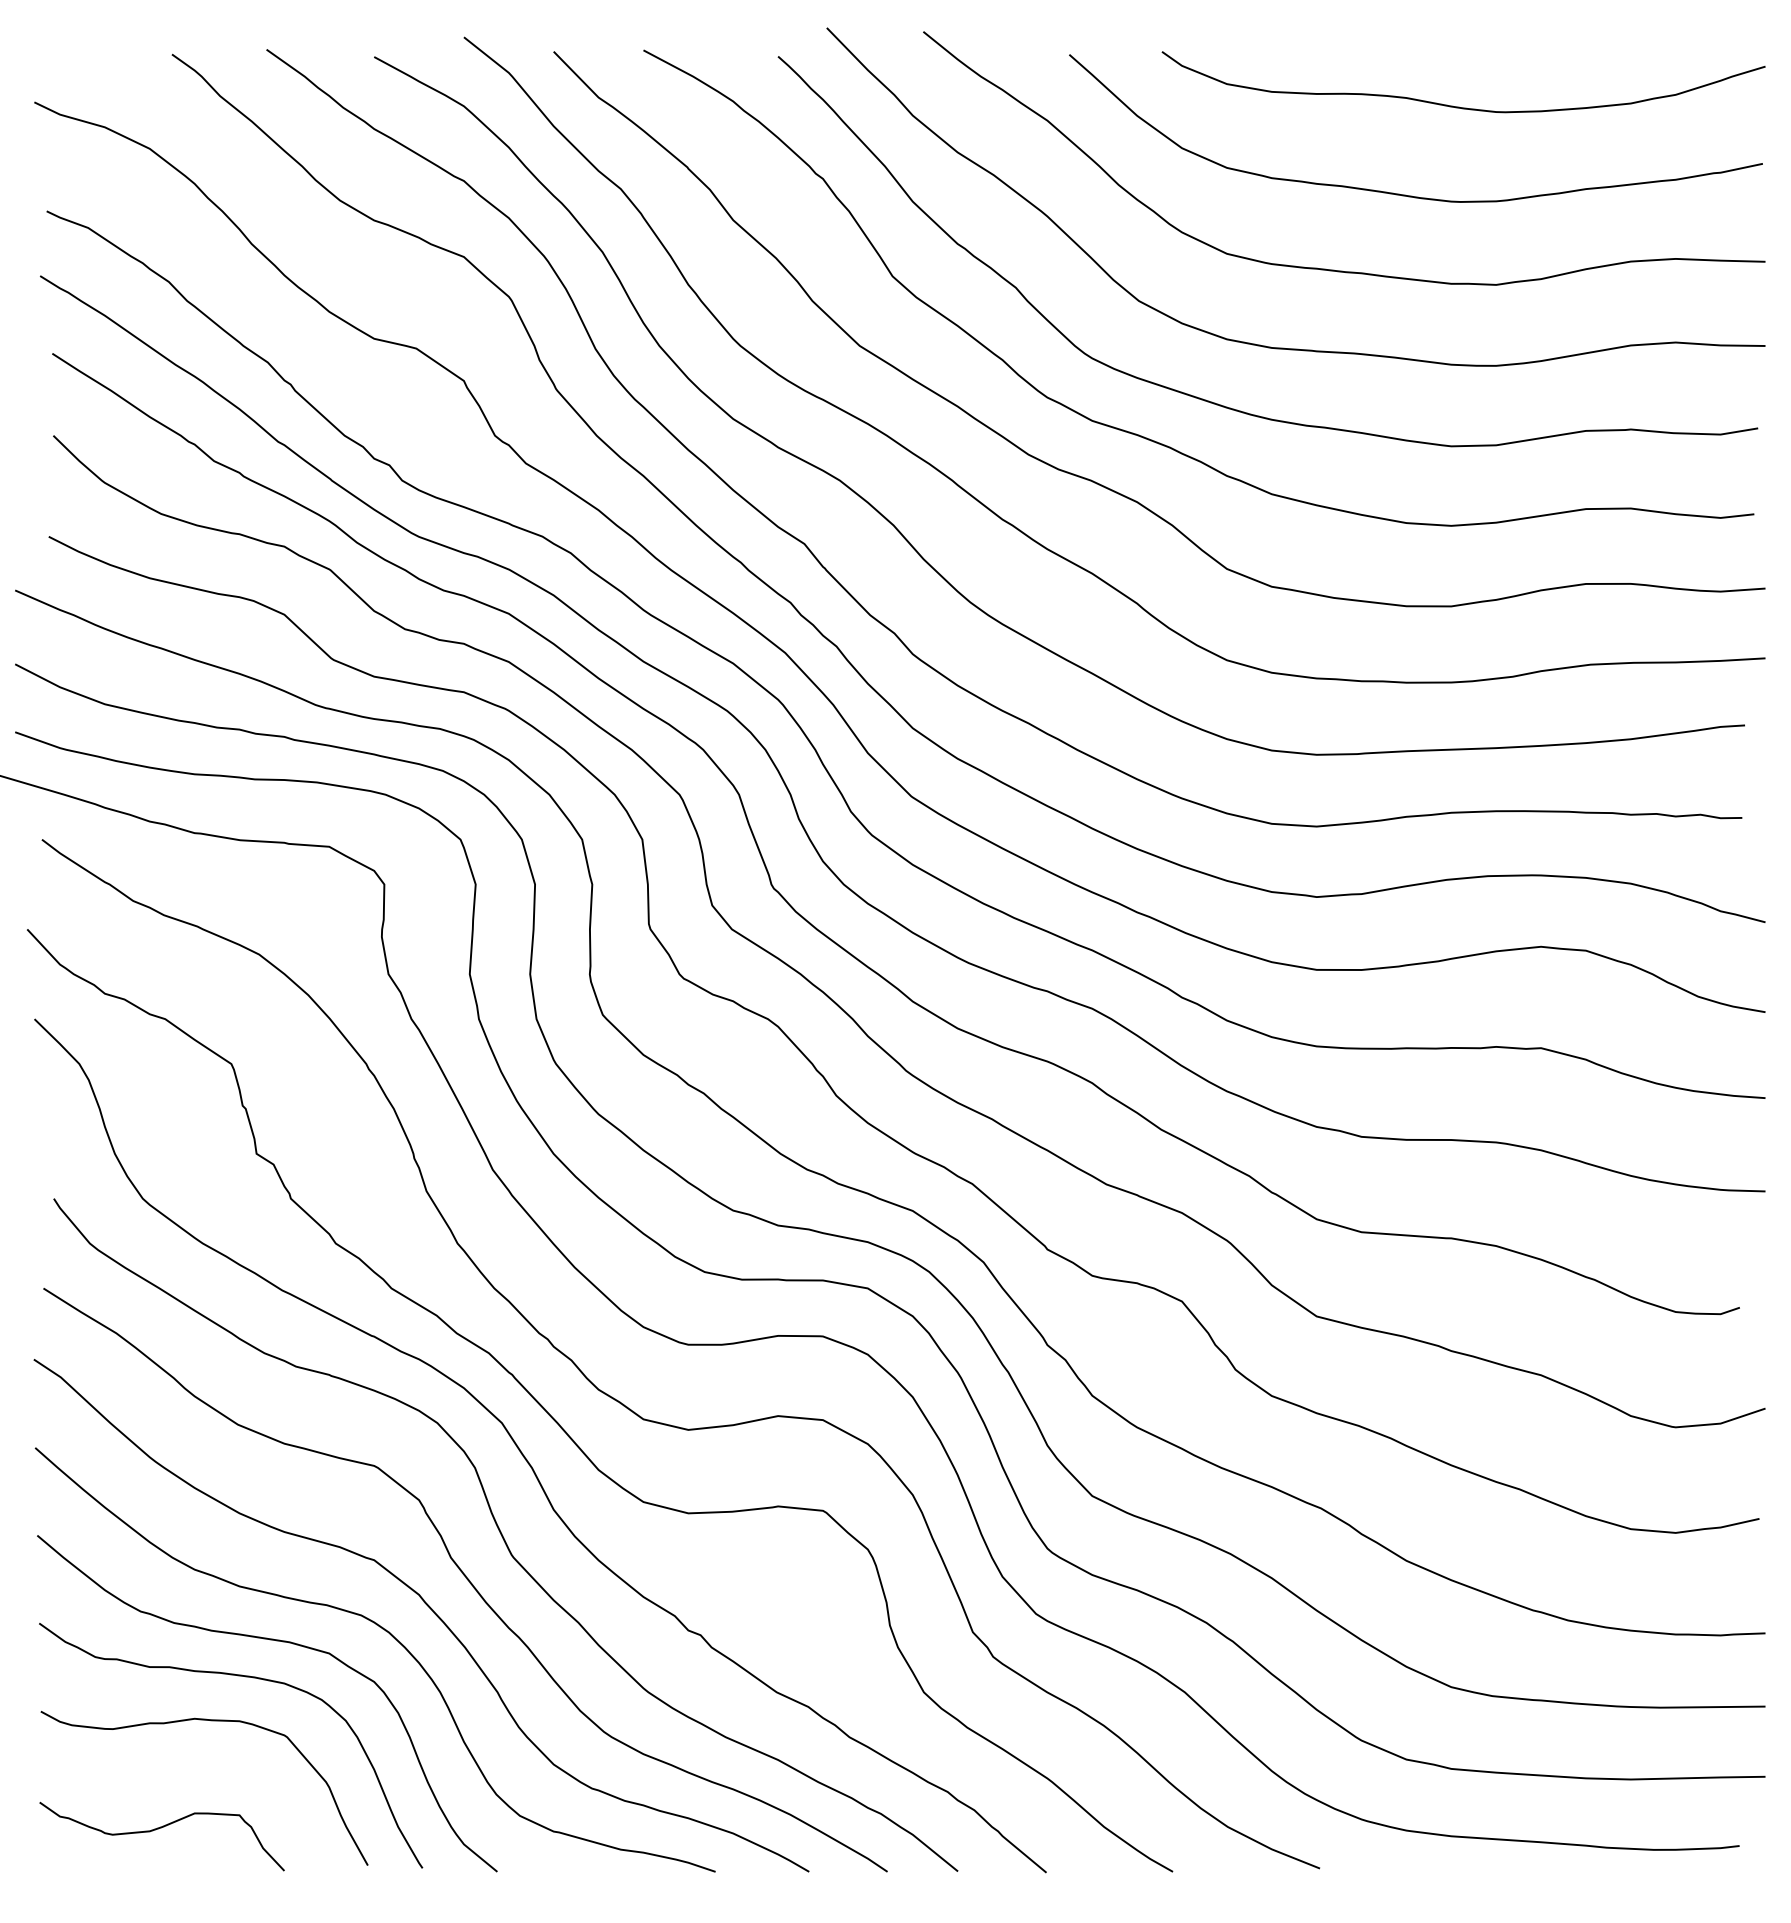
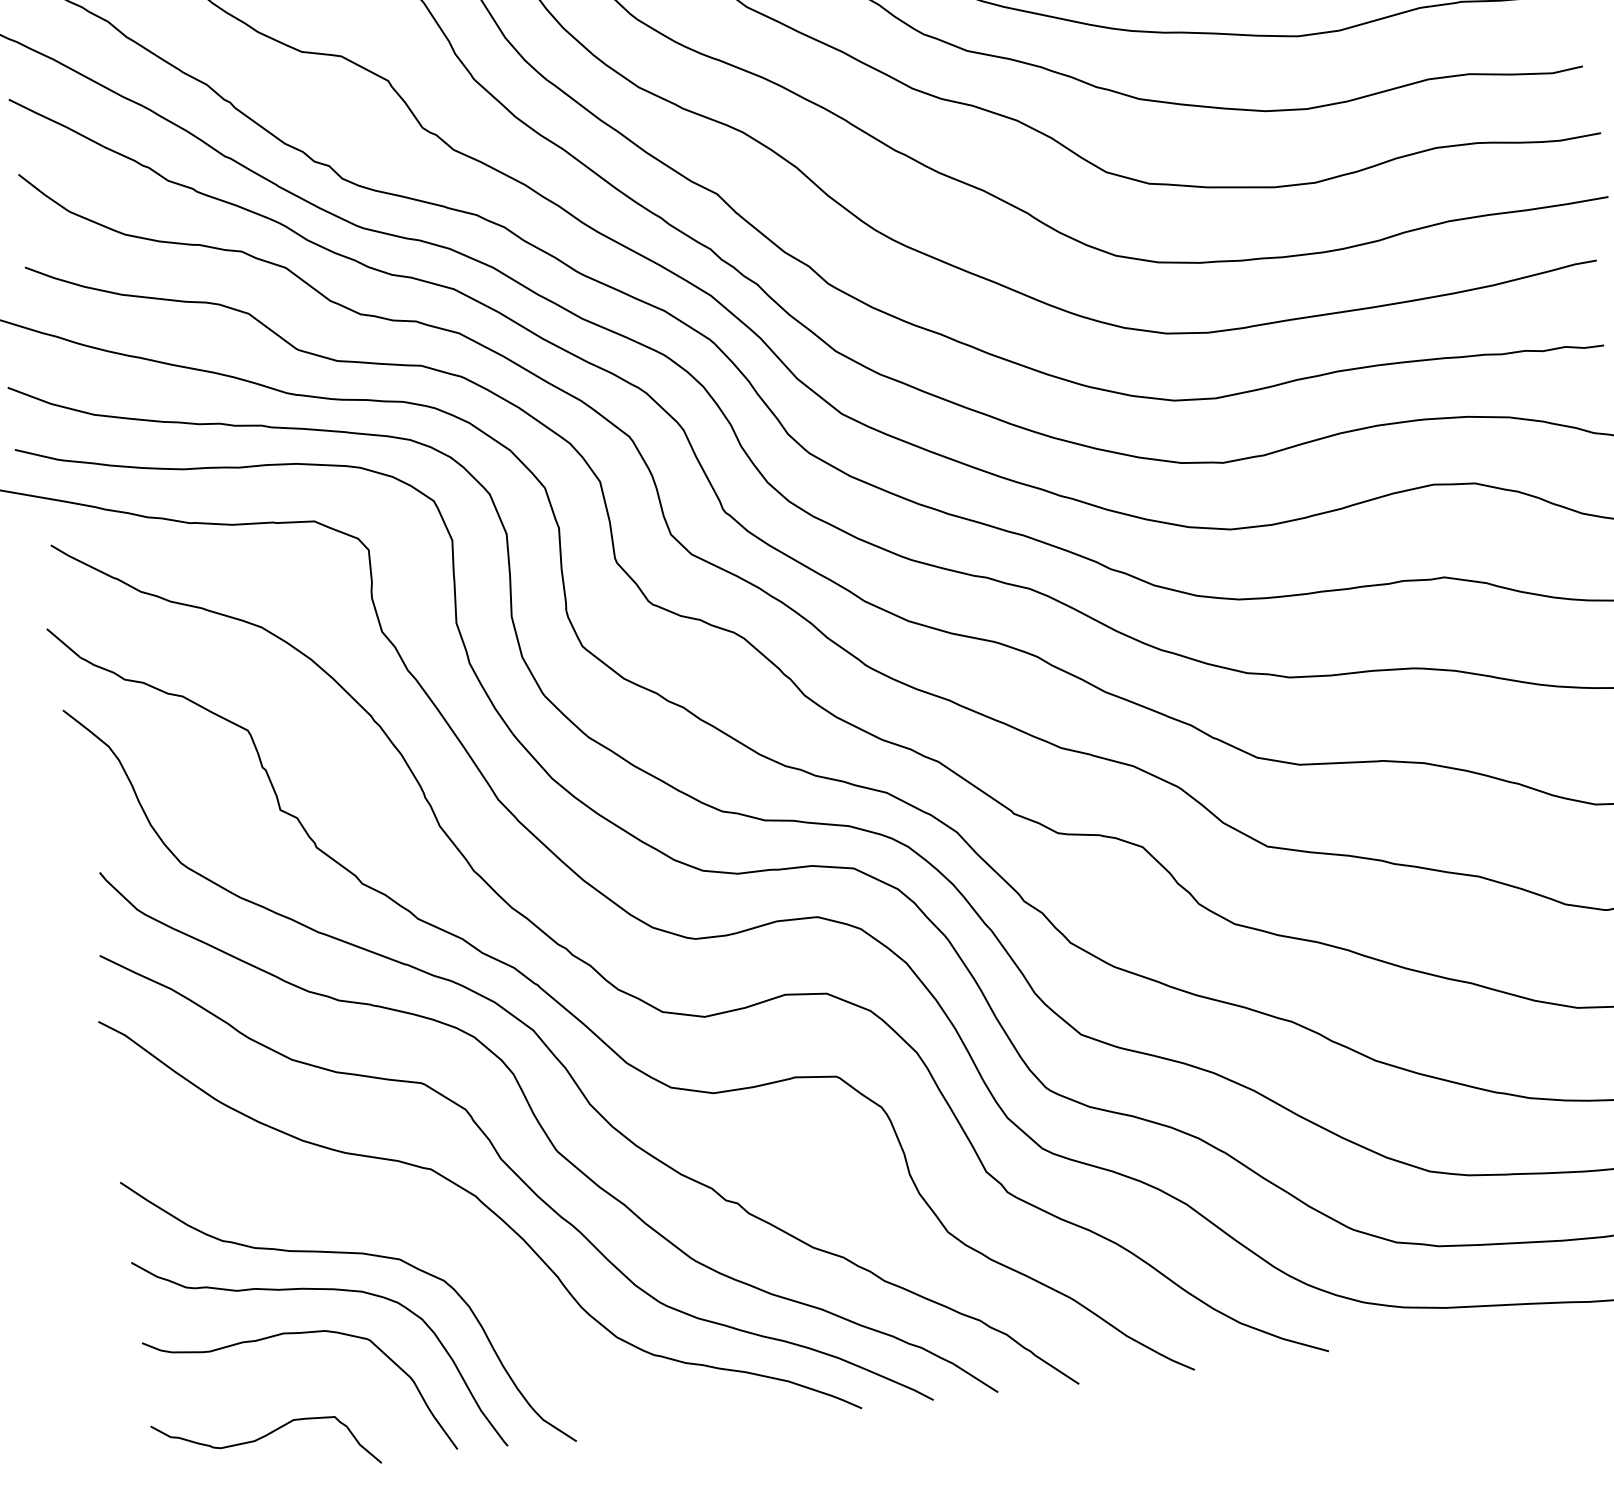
curve: (394, 1639) -> (457, 1239), removed

